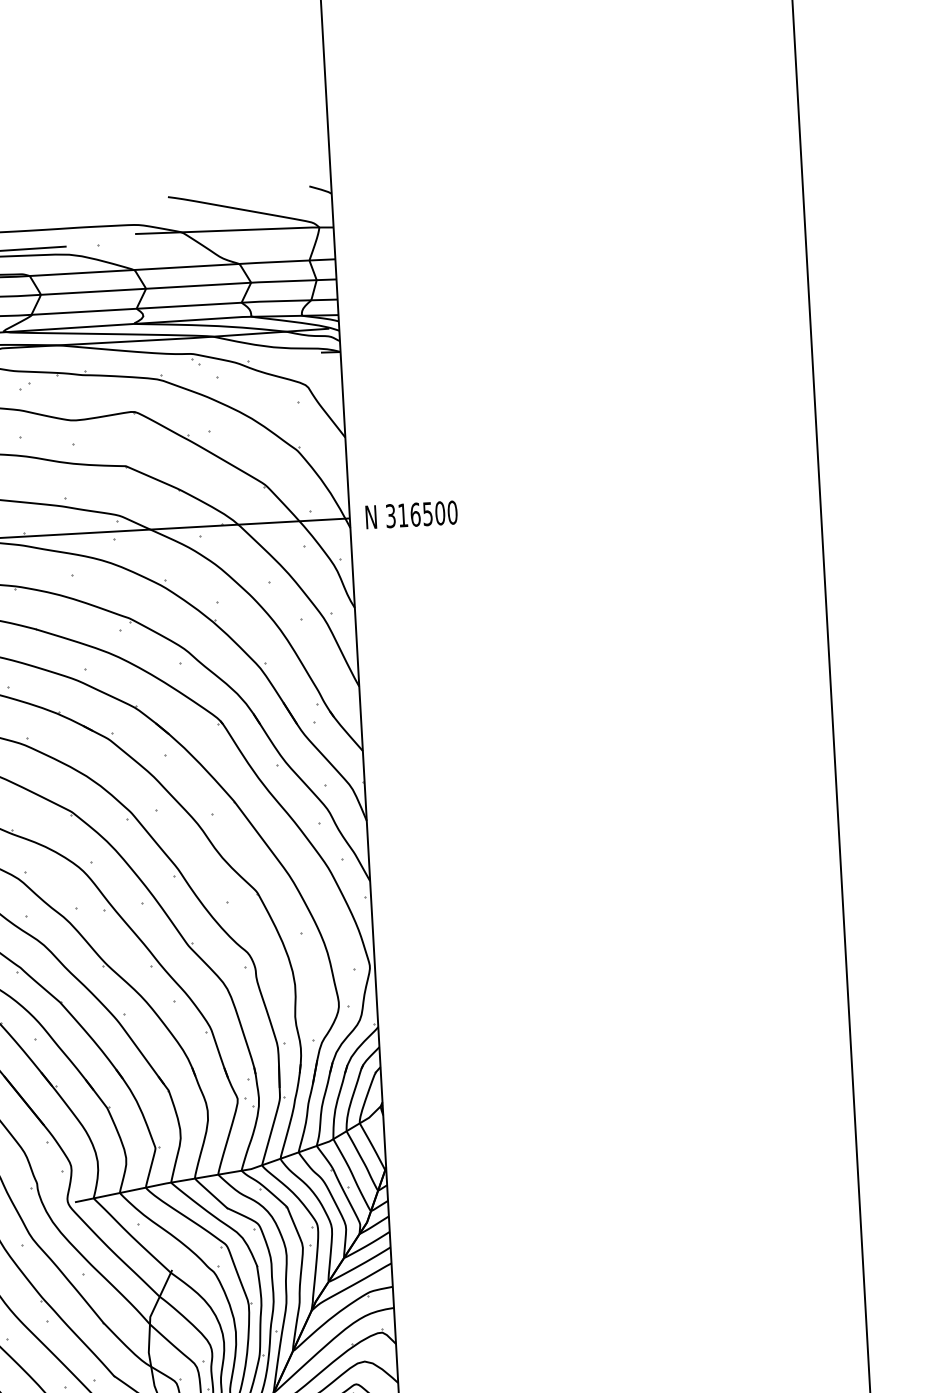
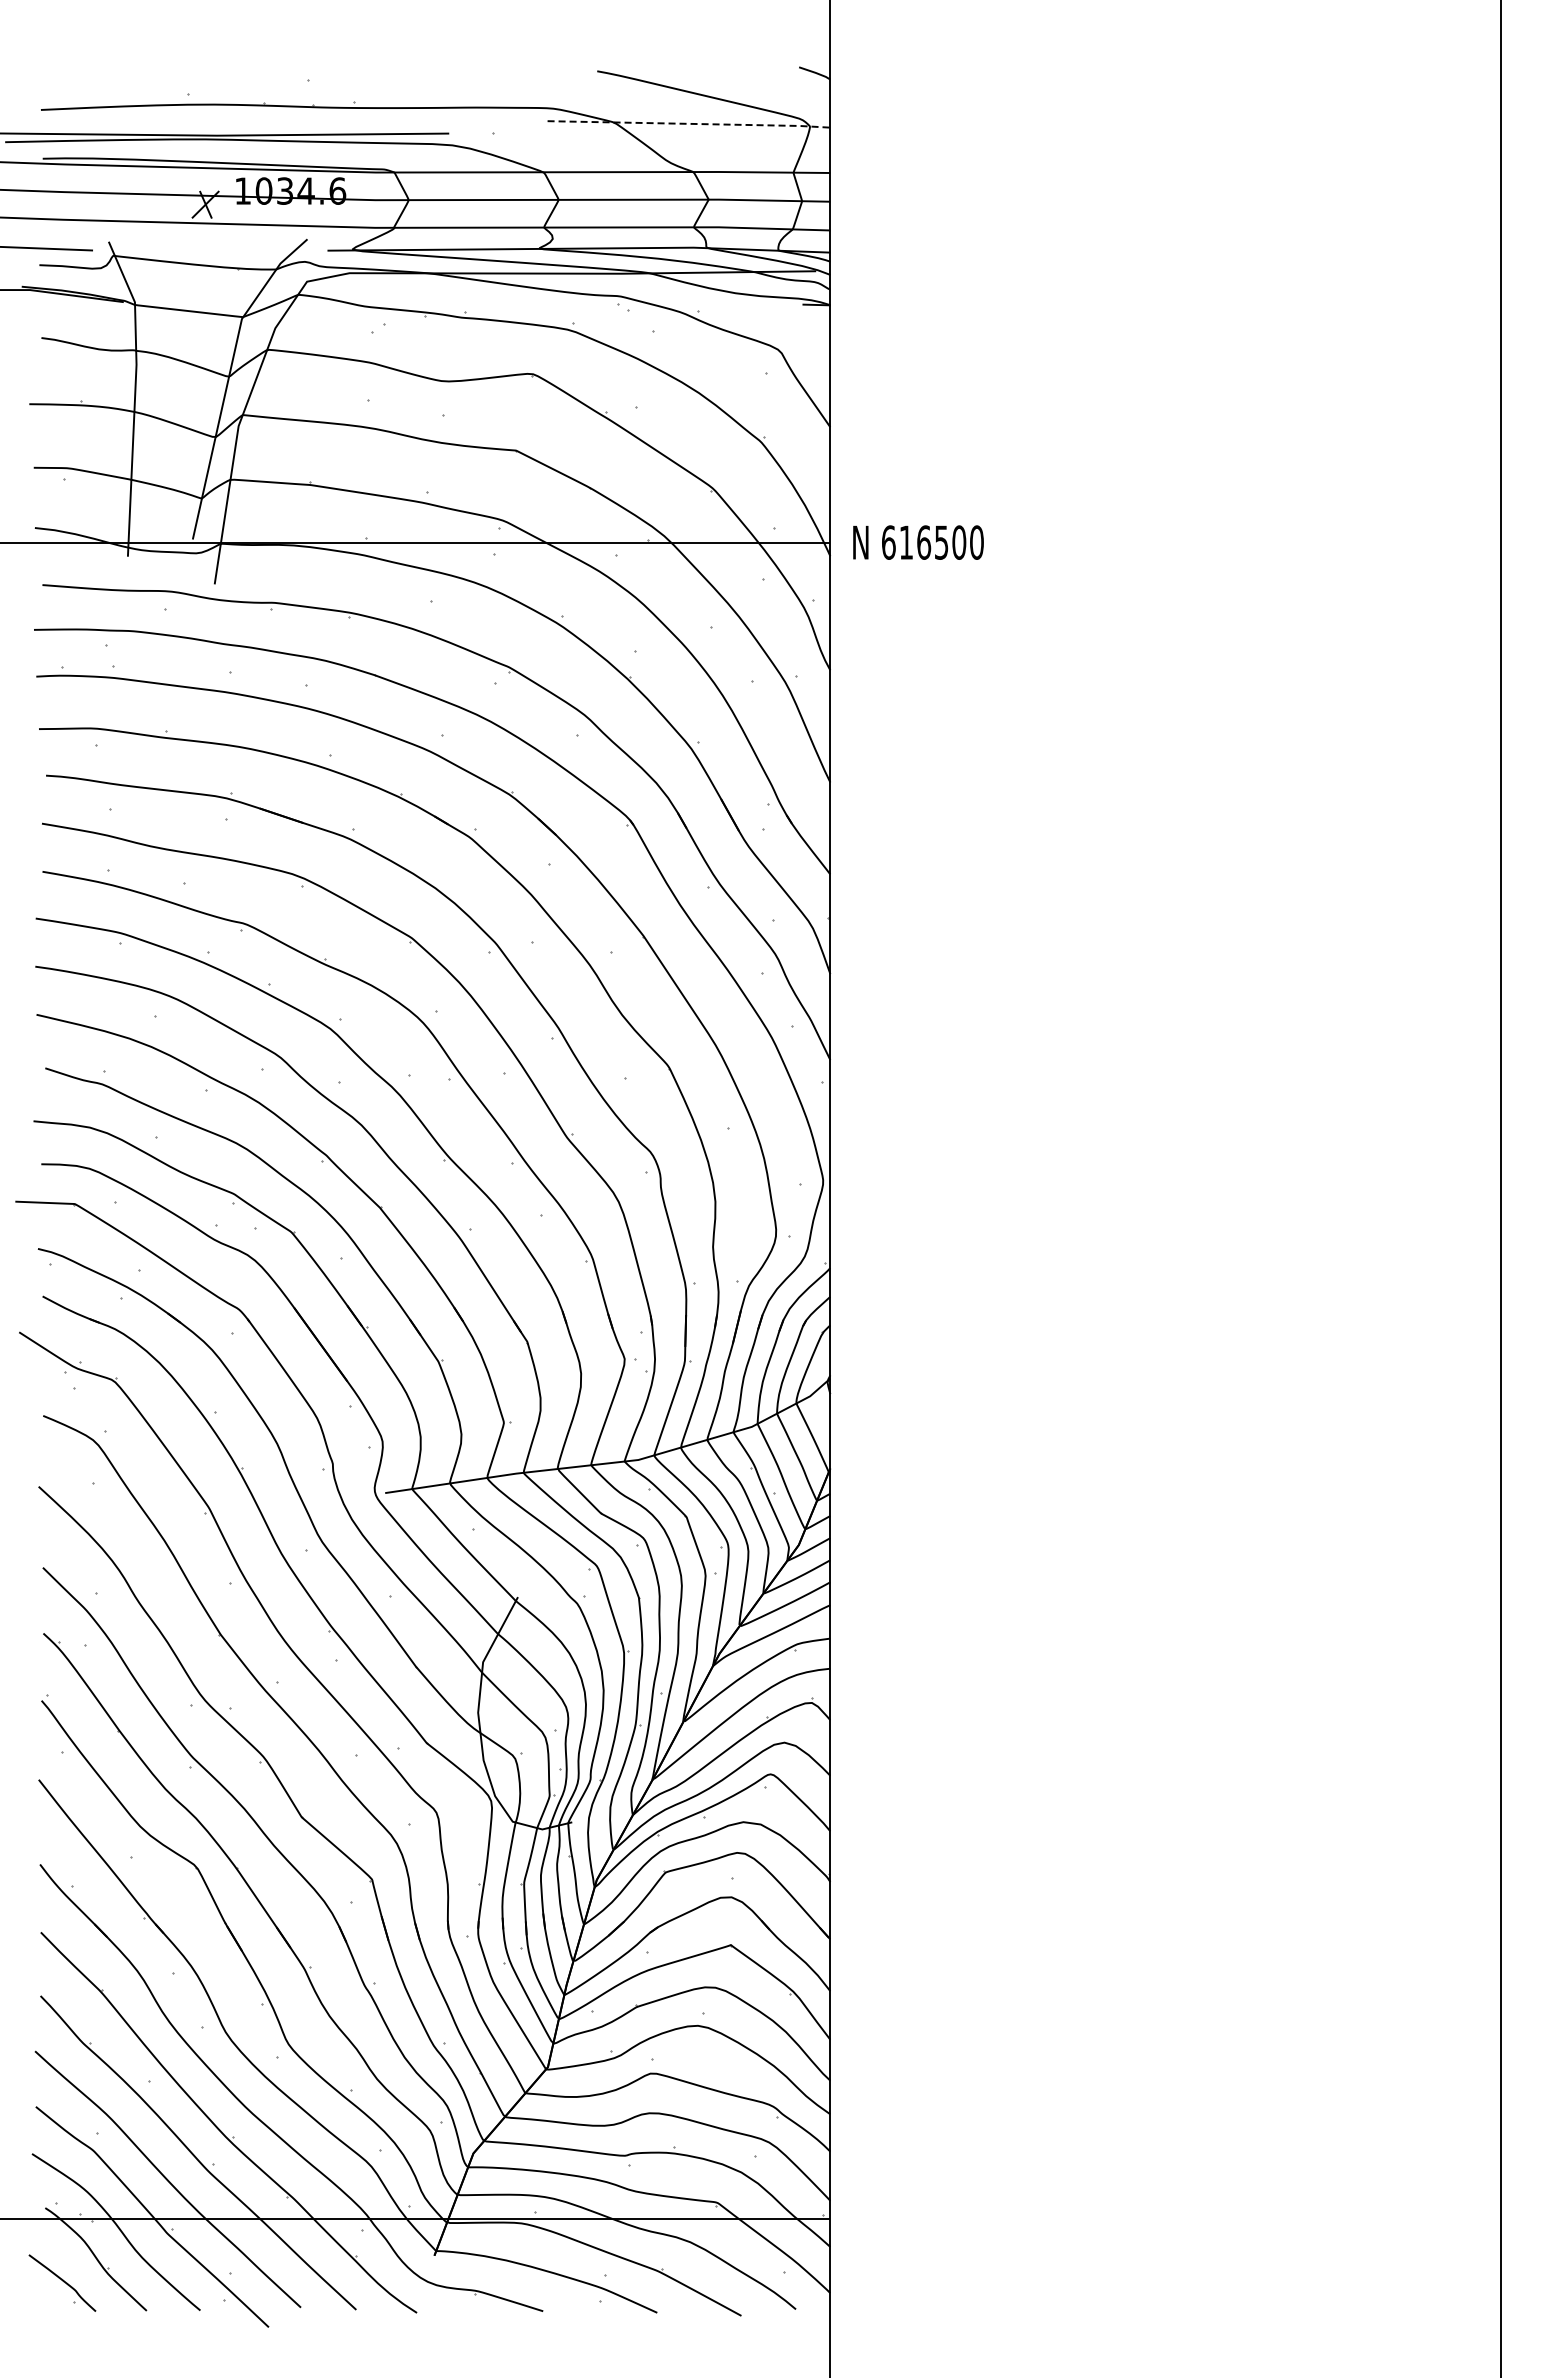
line: (235, 230) -> (690, 123), solid -> dashed
text: (390, 516) -> (888, 542), 316500 -> 616500

